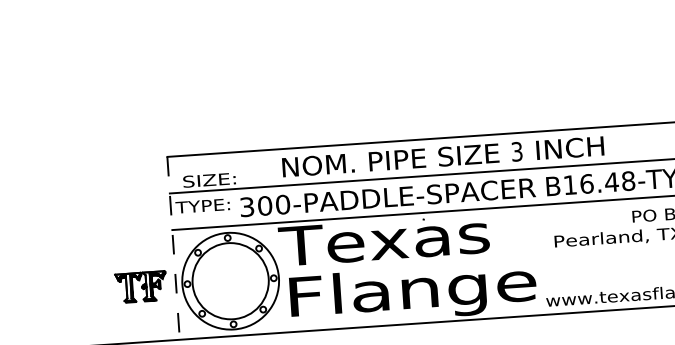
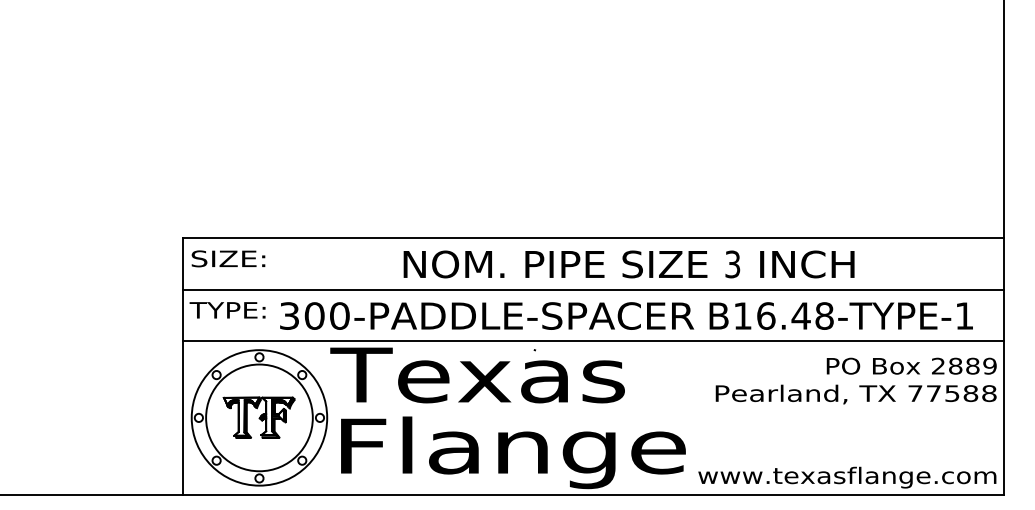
text: (442, 156) -> (628, 264), moved
text: (209, 179) -> (228, 258), moved
line: (173, 249) -> (182, 367), dashed -> solid
part: (140, 287) -> (258, 417), moved

